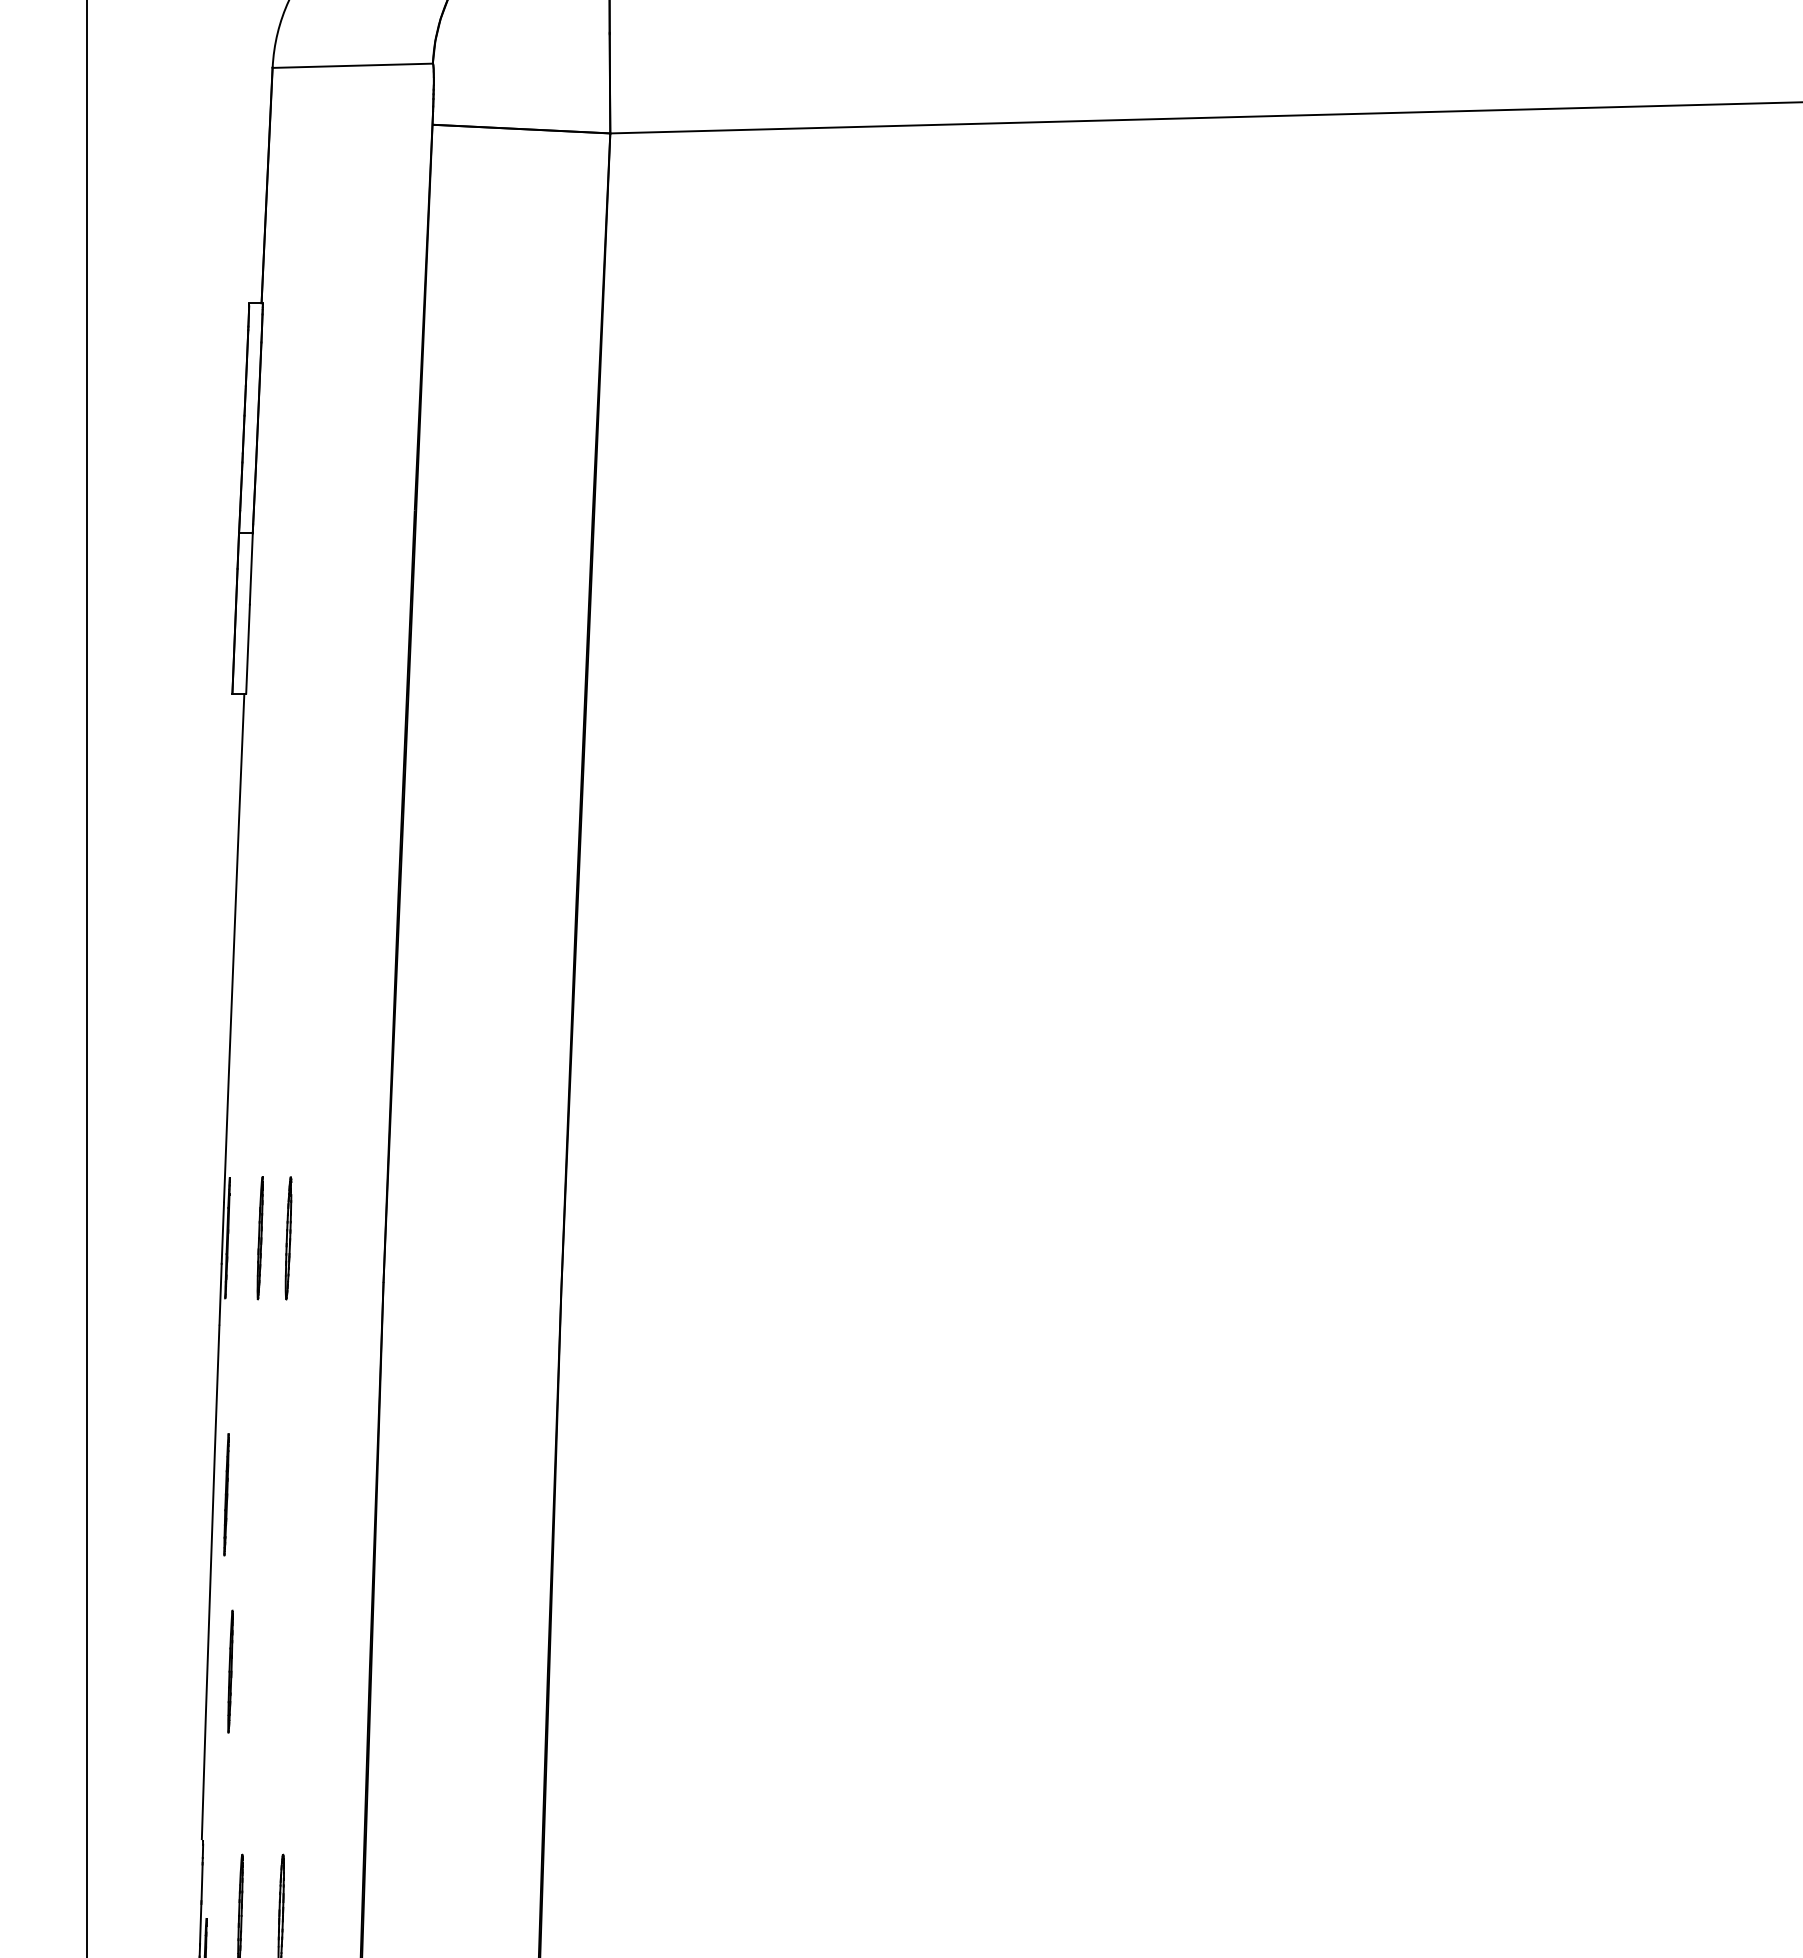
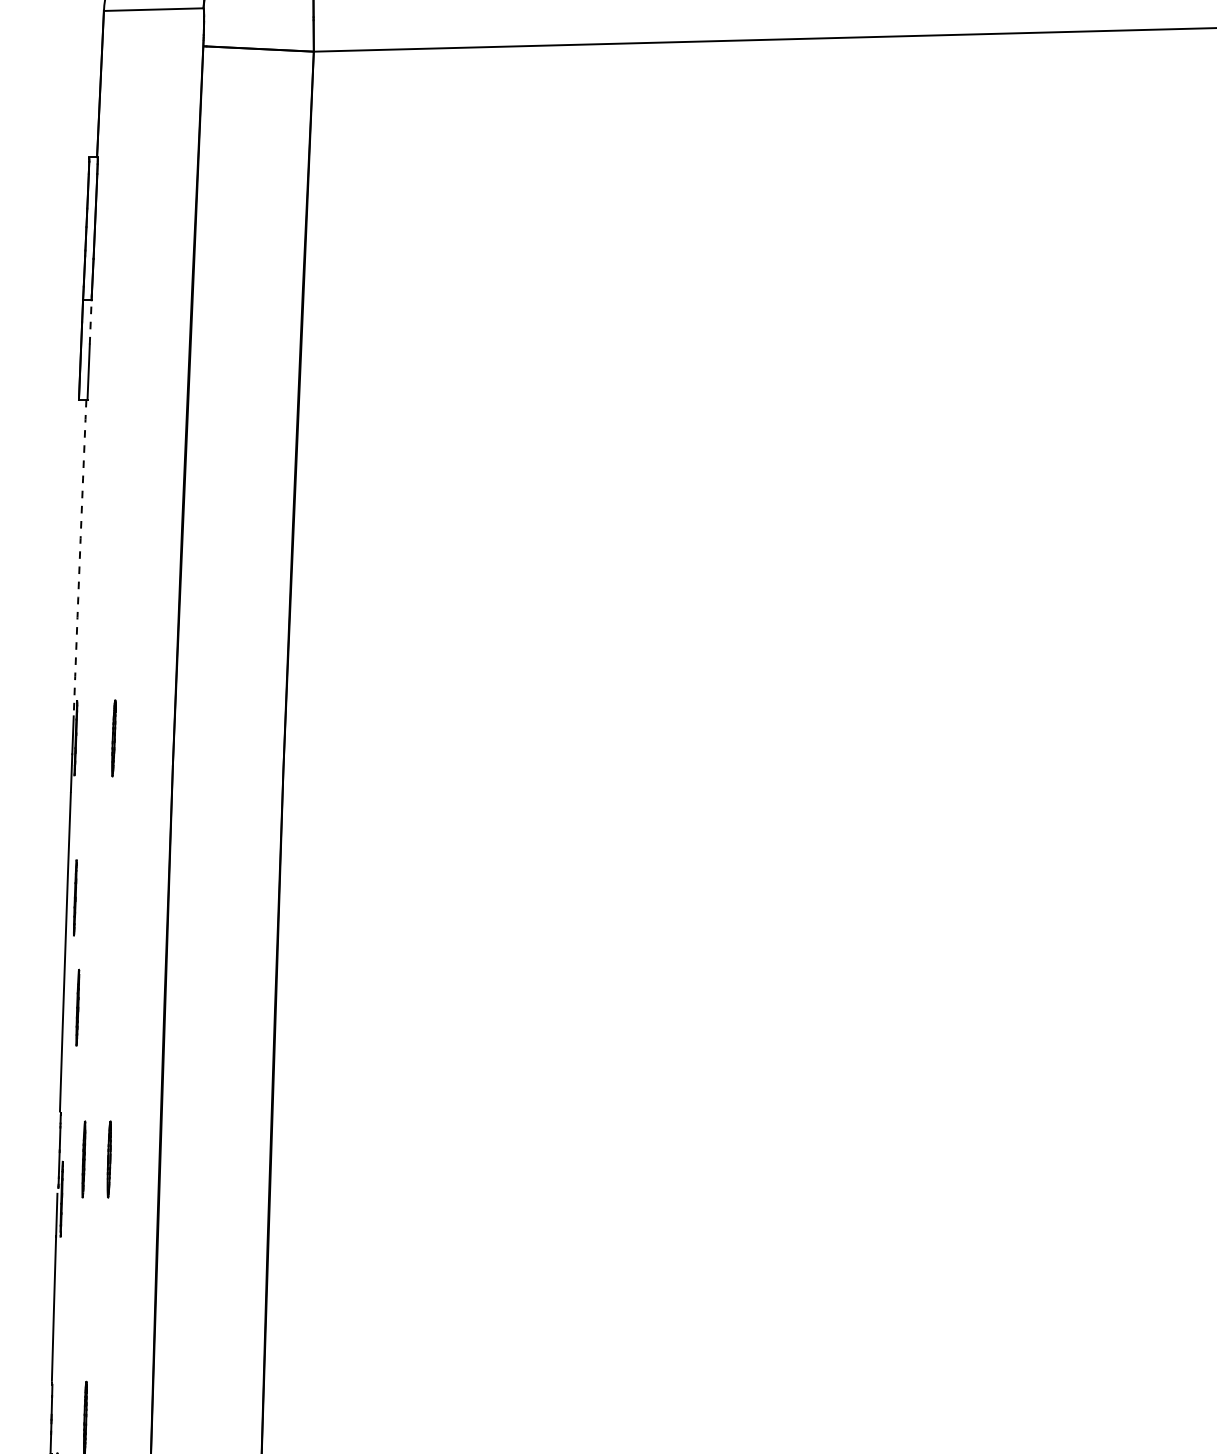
line: (250, 567) -> (90, 321), solid -> dashed
arc: (233, 948) -> (79, 558), solid -> dashed
line: (259, 1238) -> (95, 738), removed

